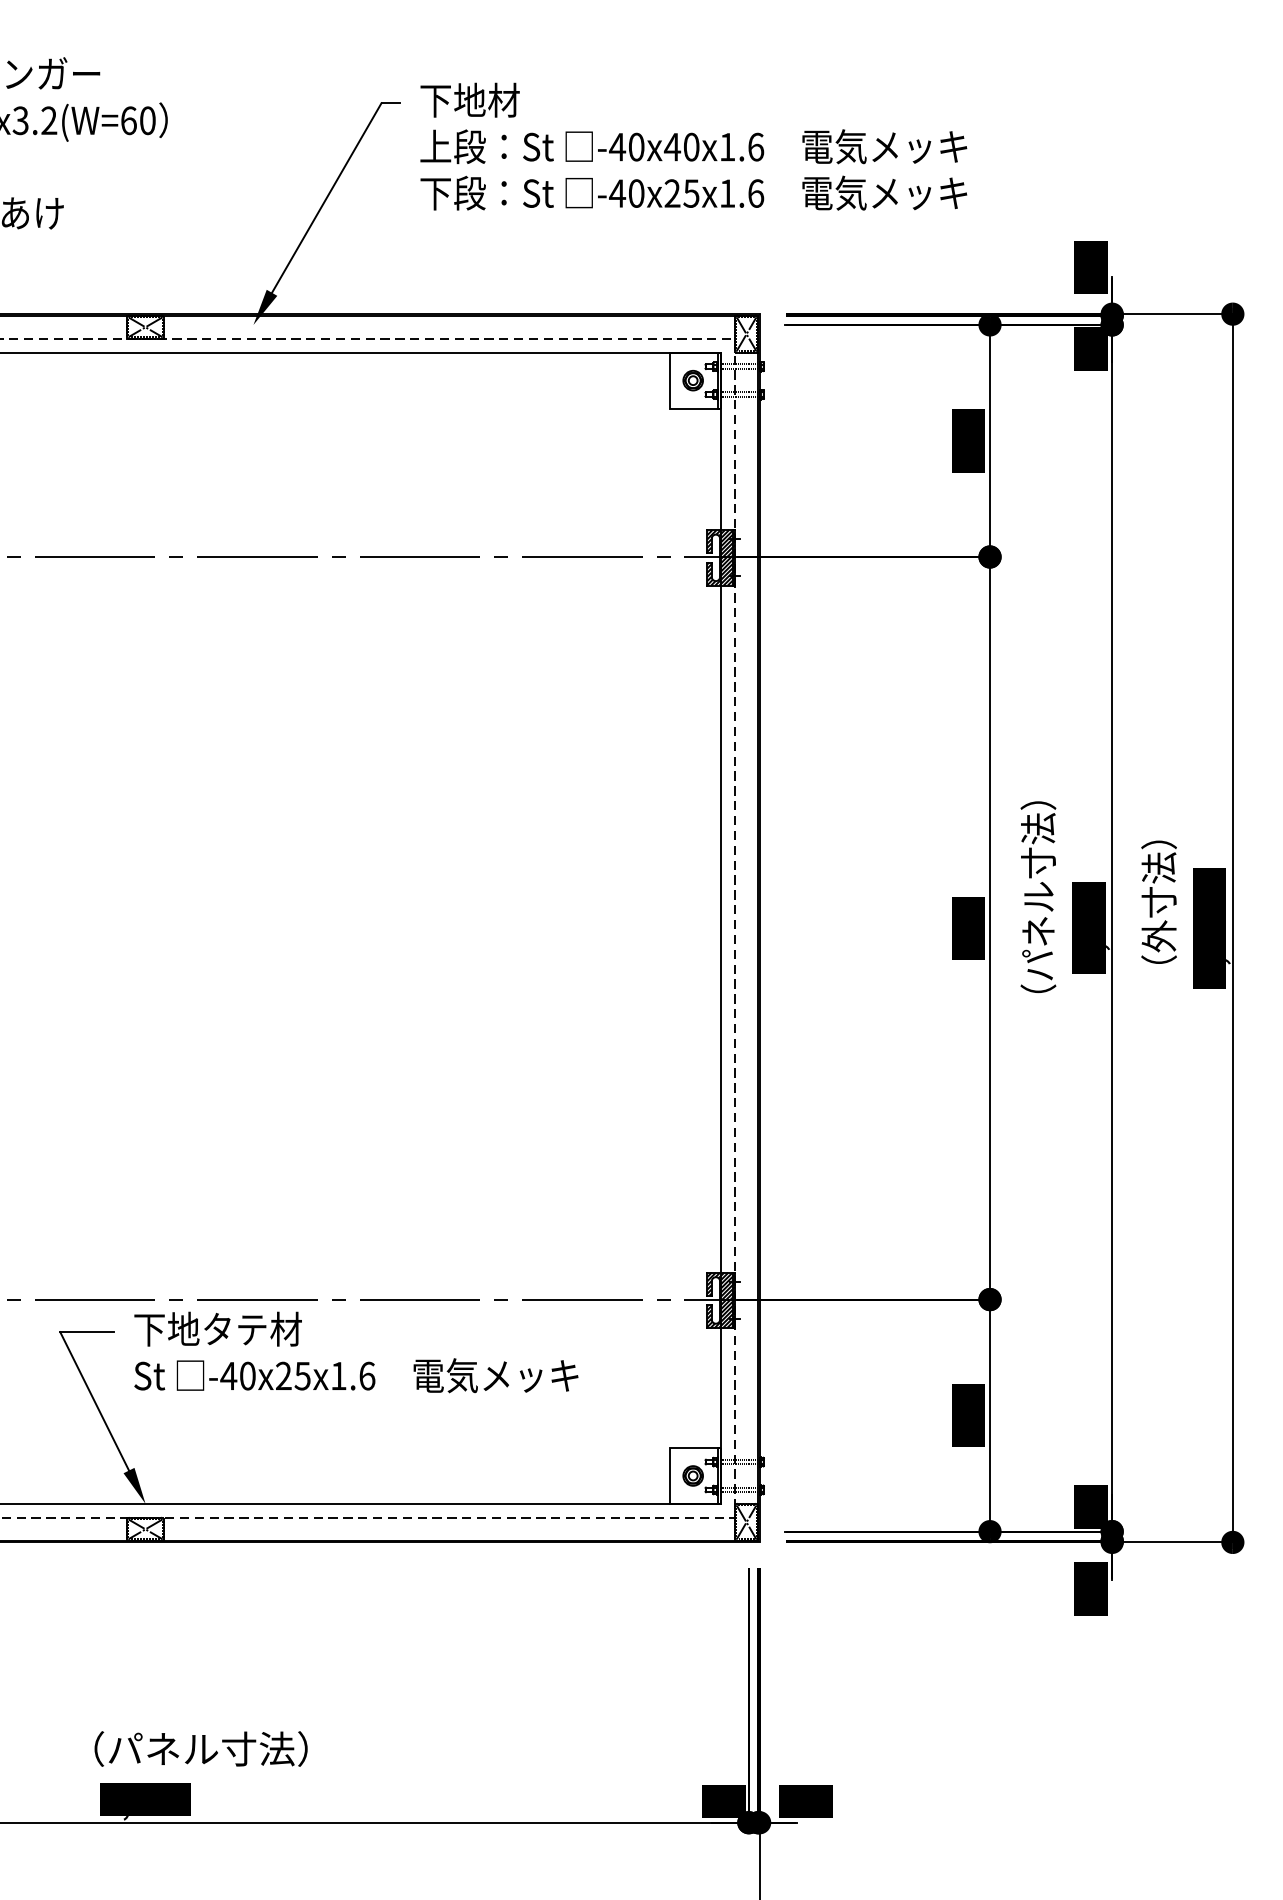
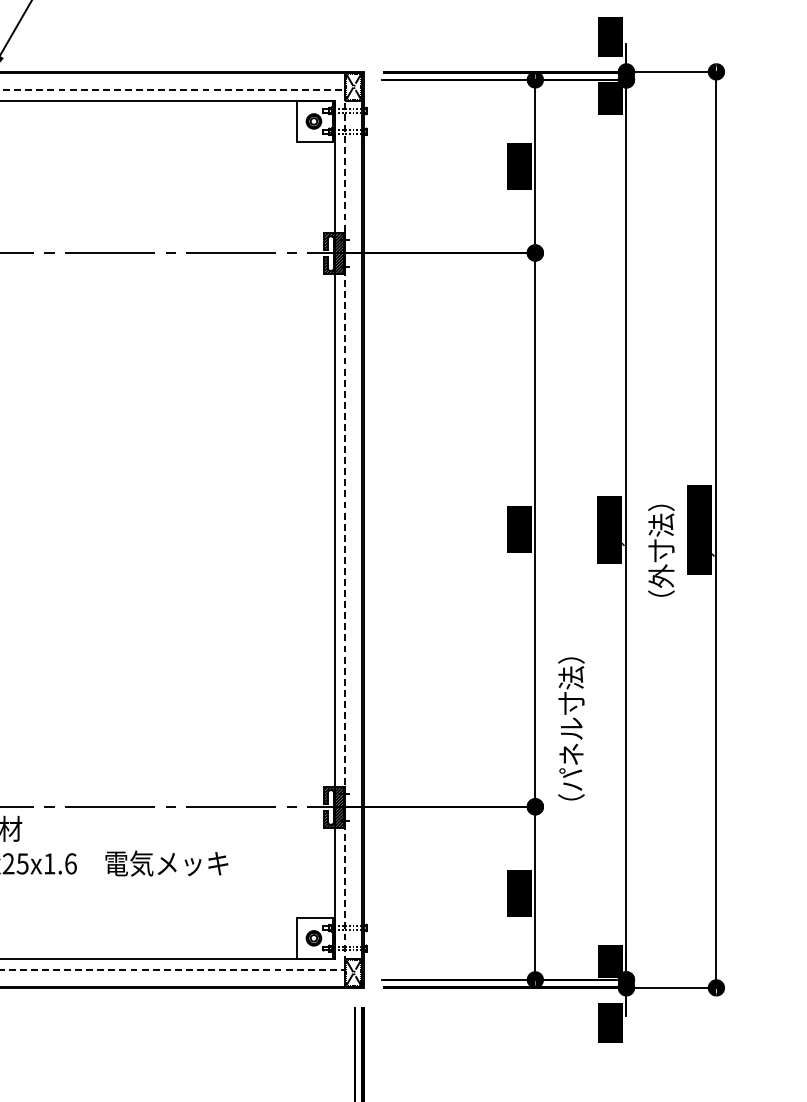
text: (1038, 896) -> (571, 728), moved
text: (1158, 901) -> (660, 550), moved

